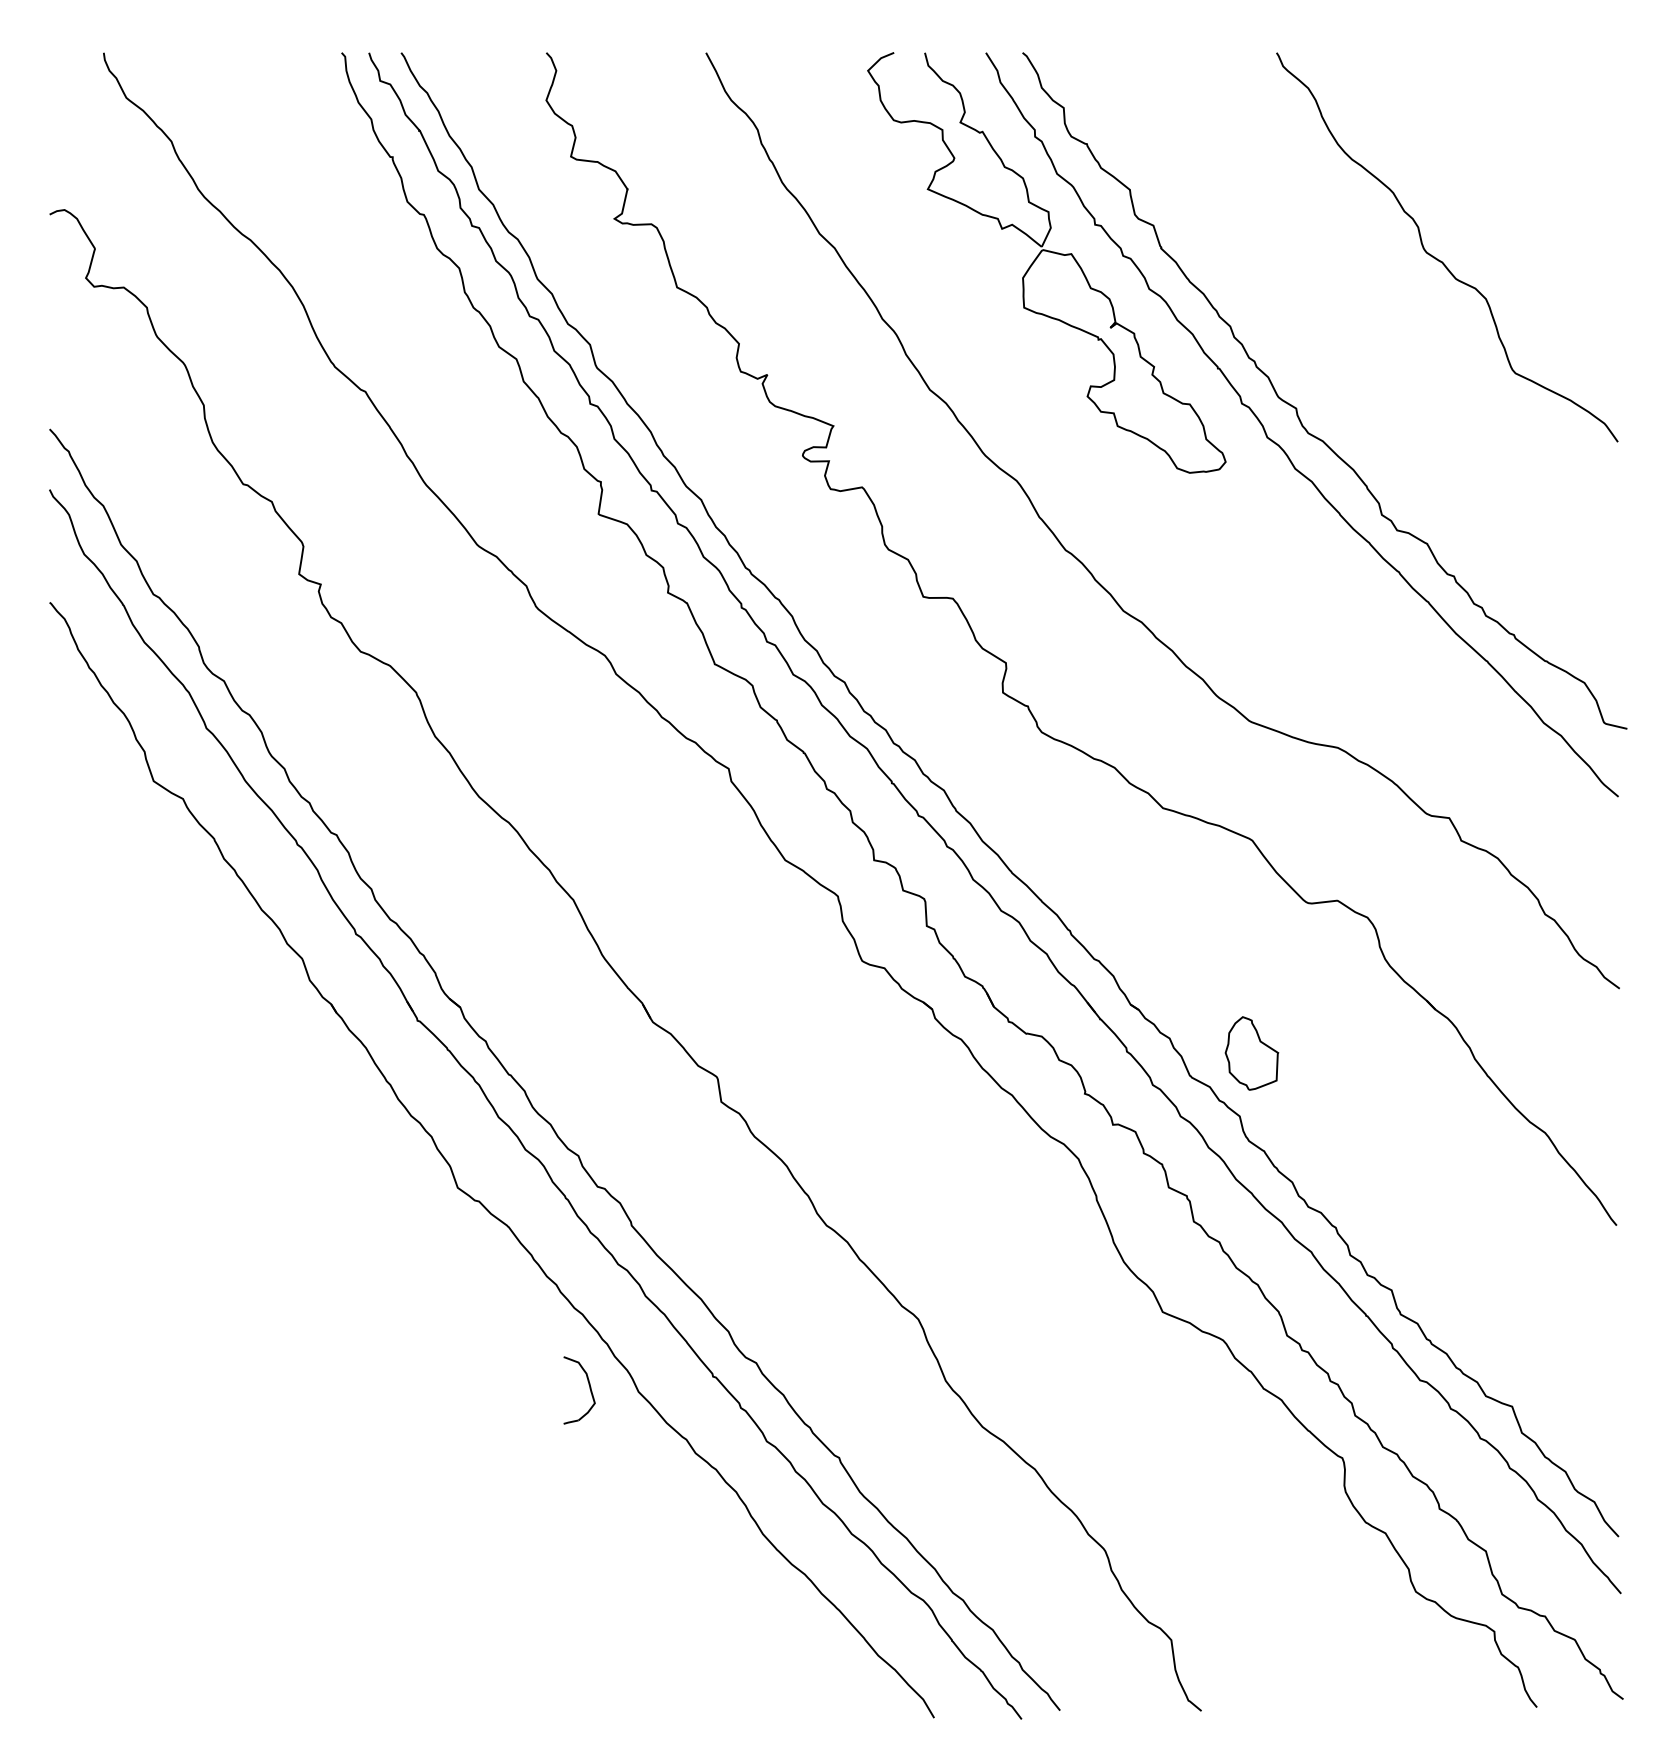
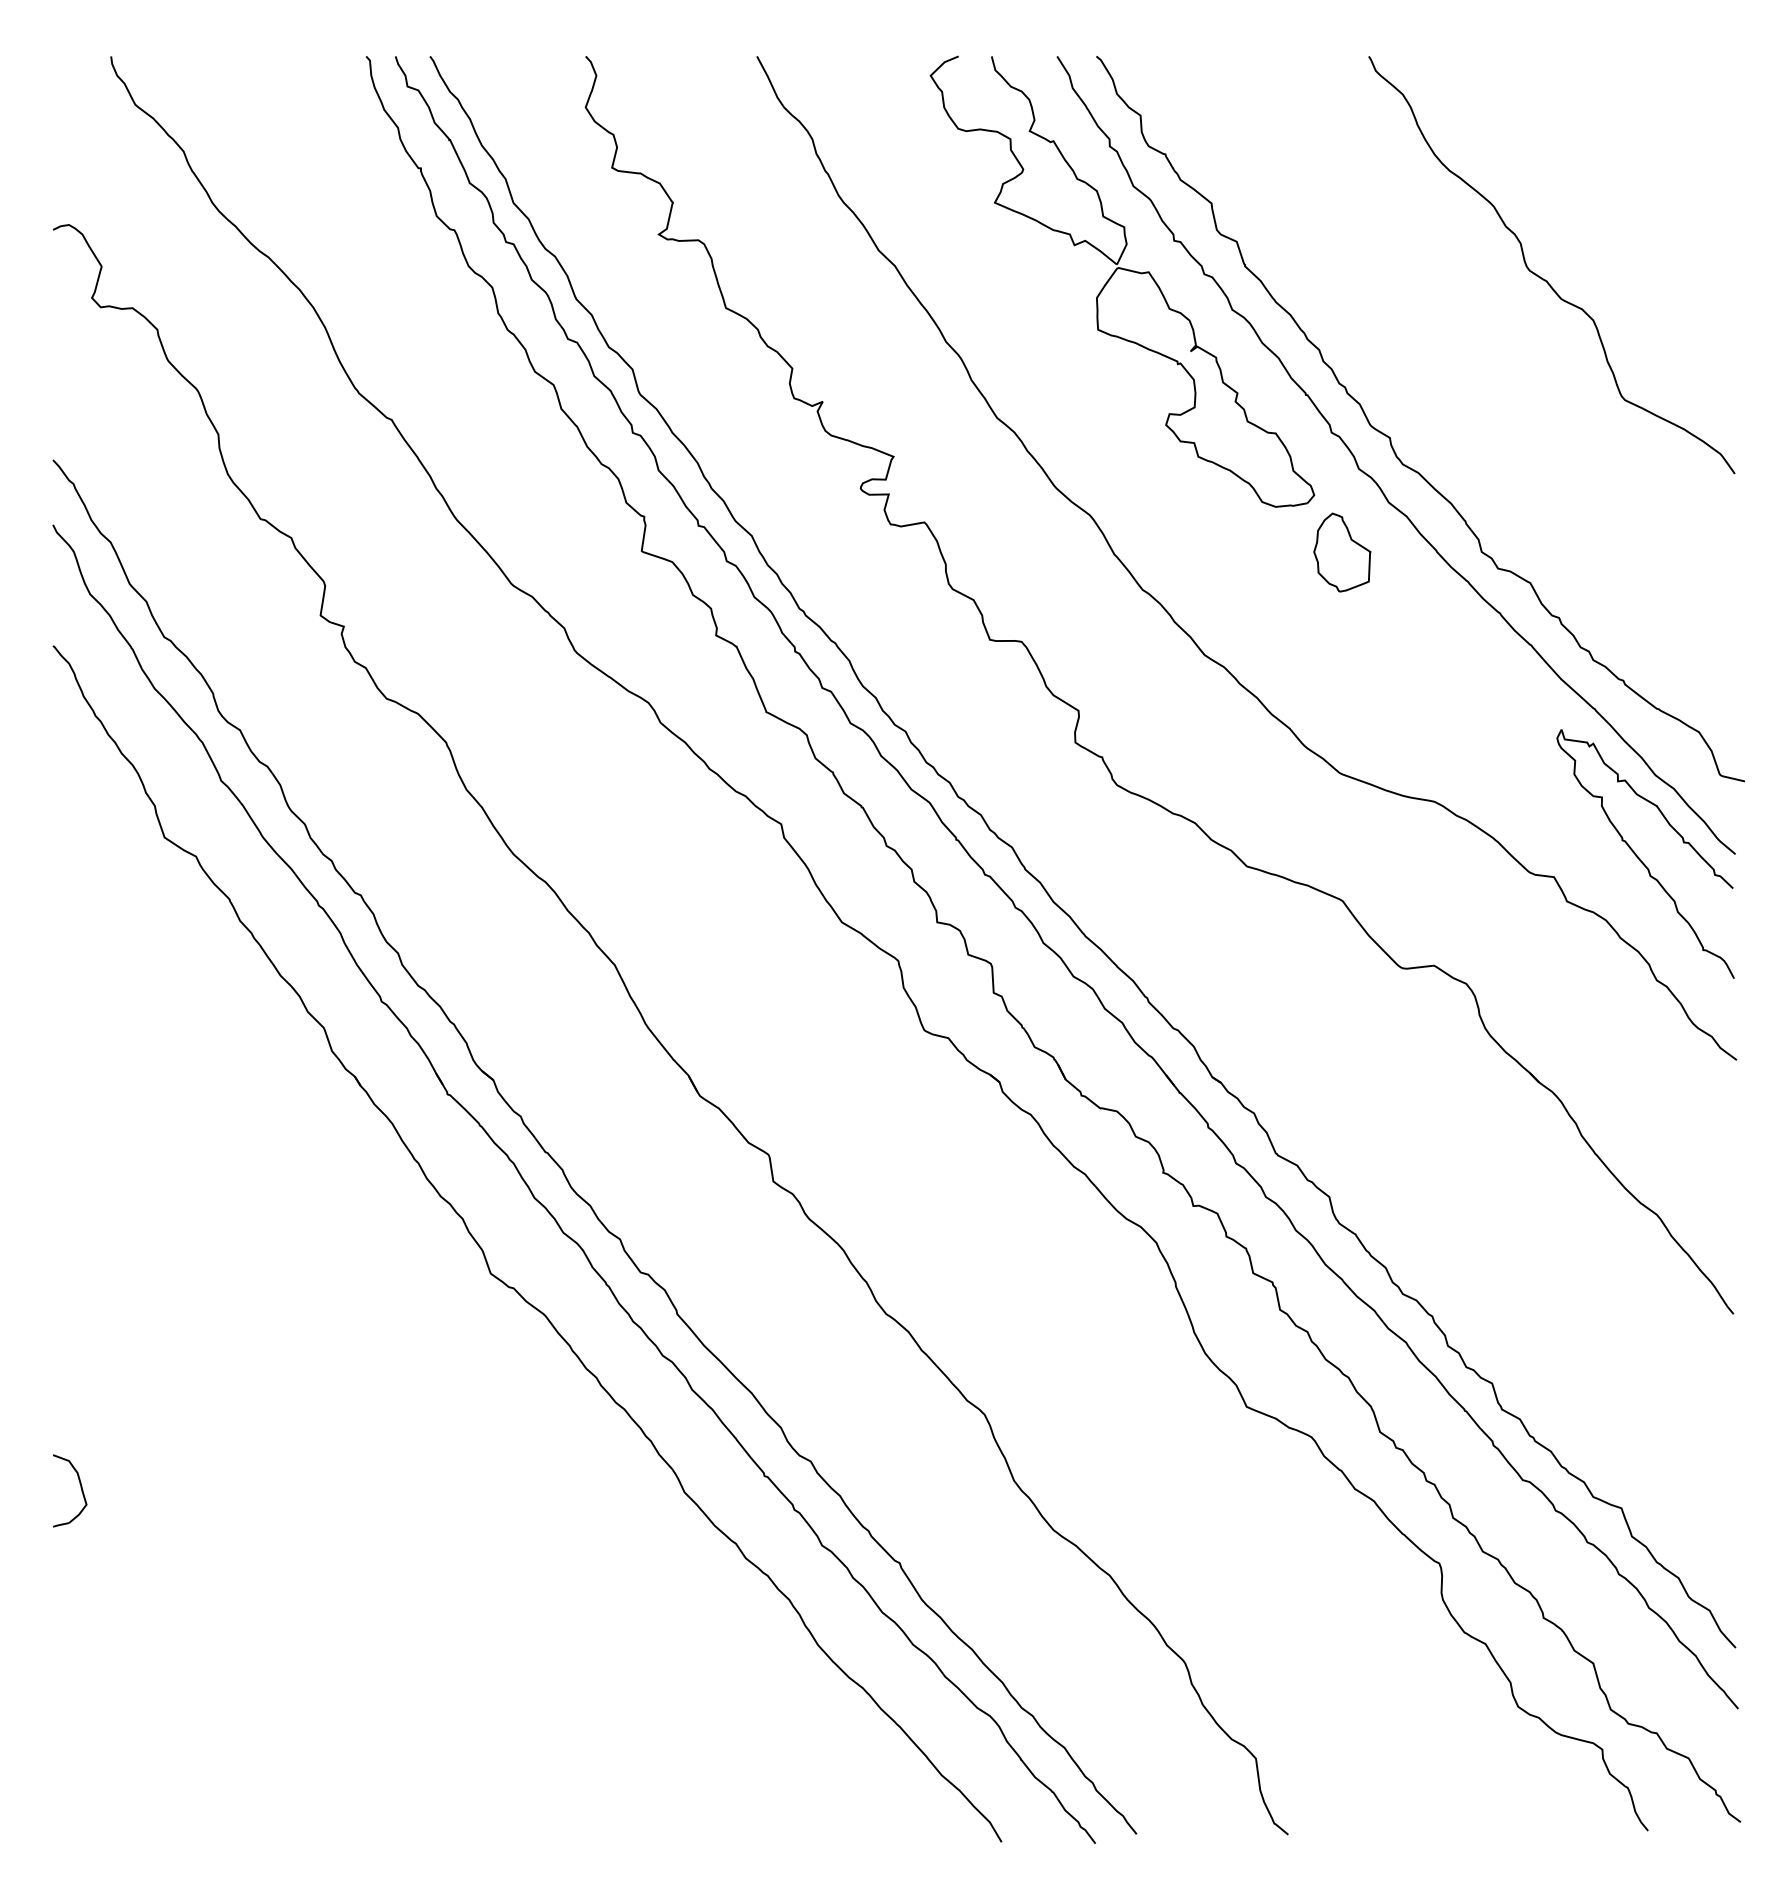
curve: (1529, 800) -> (1640, 858), added
part: (1251, 1053) -> (1341, 552), moved
part: (589, 1389) -> (80, 1489), moved

